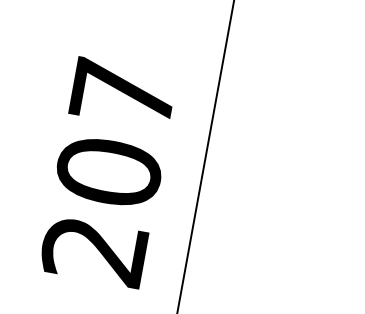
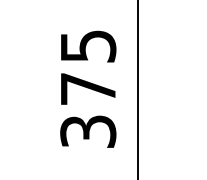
text: (109, 171) -> (88, 88), 207 -> 375

